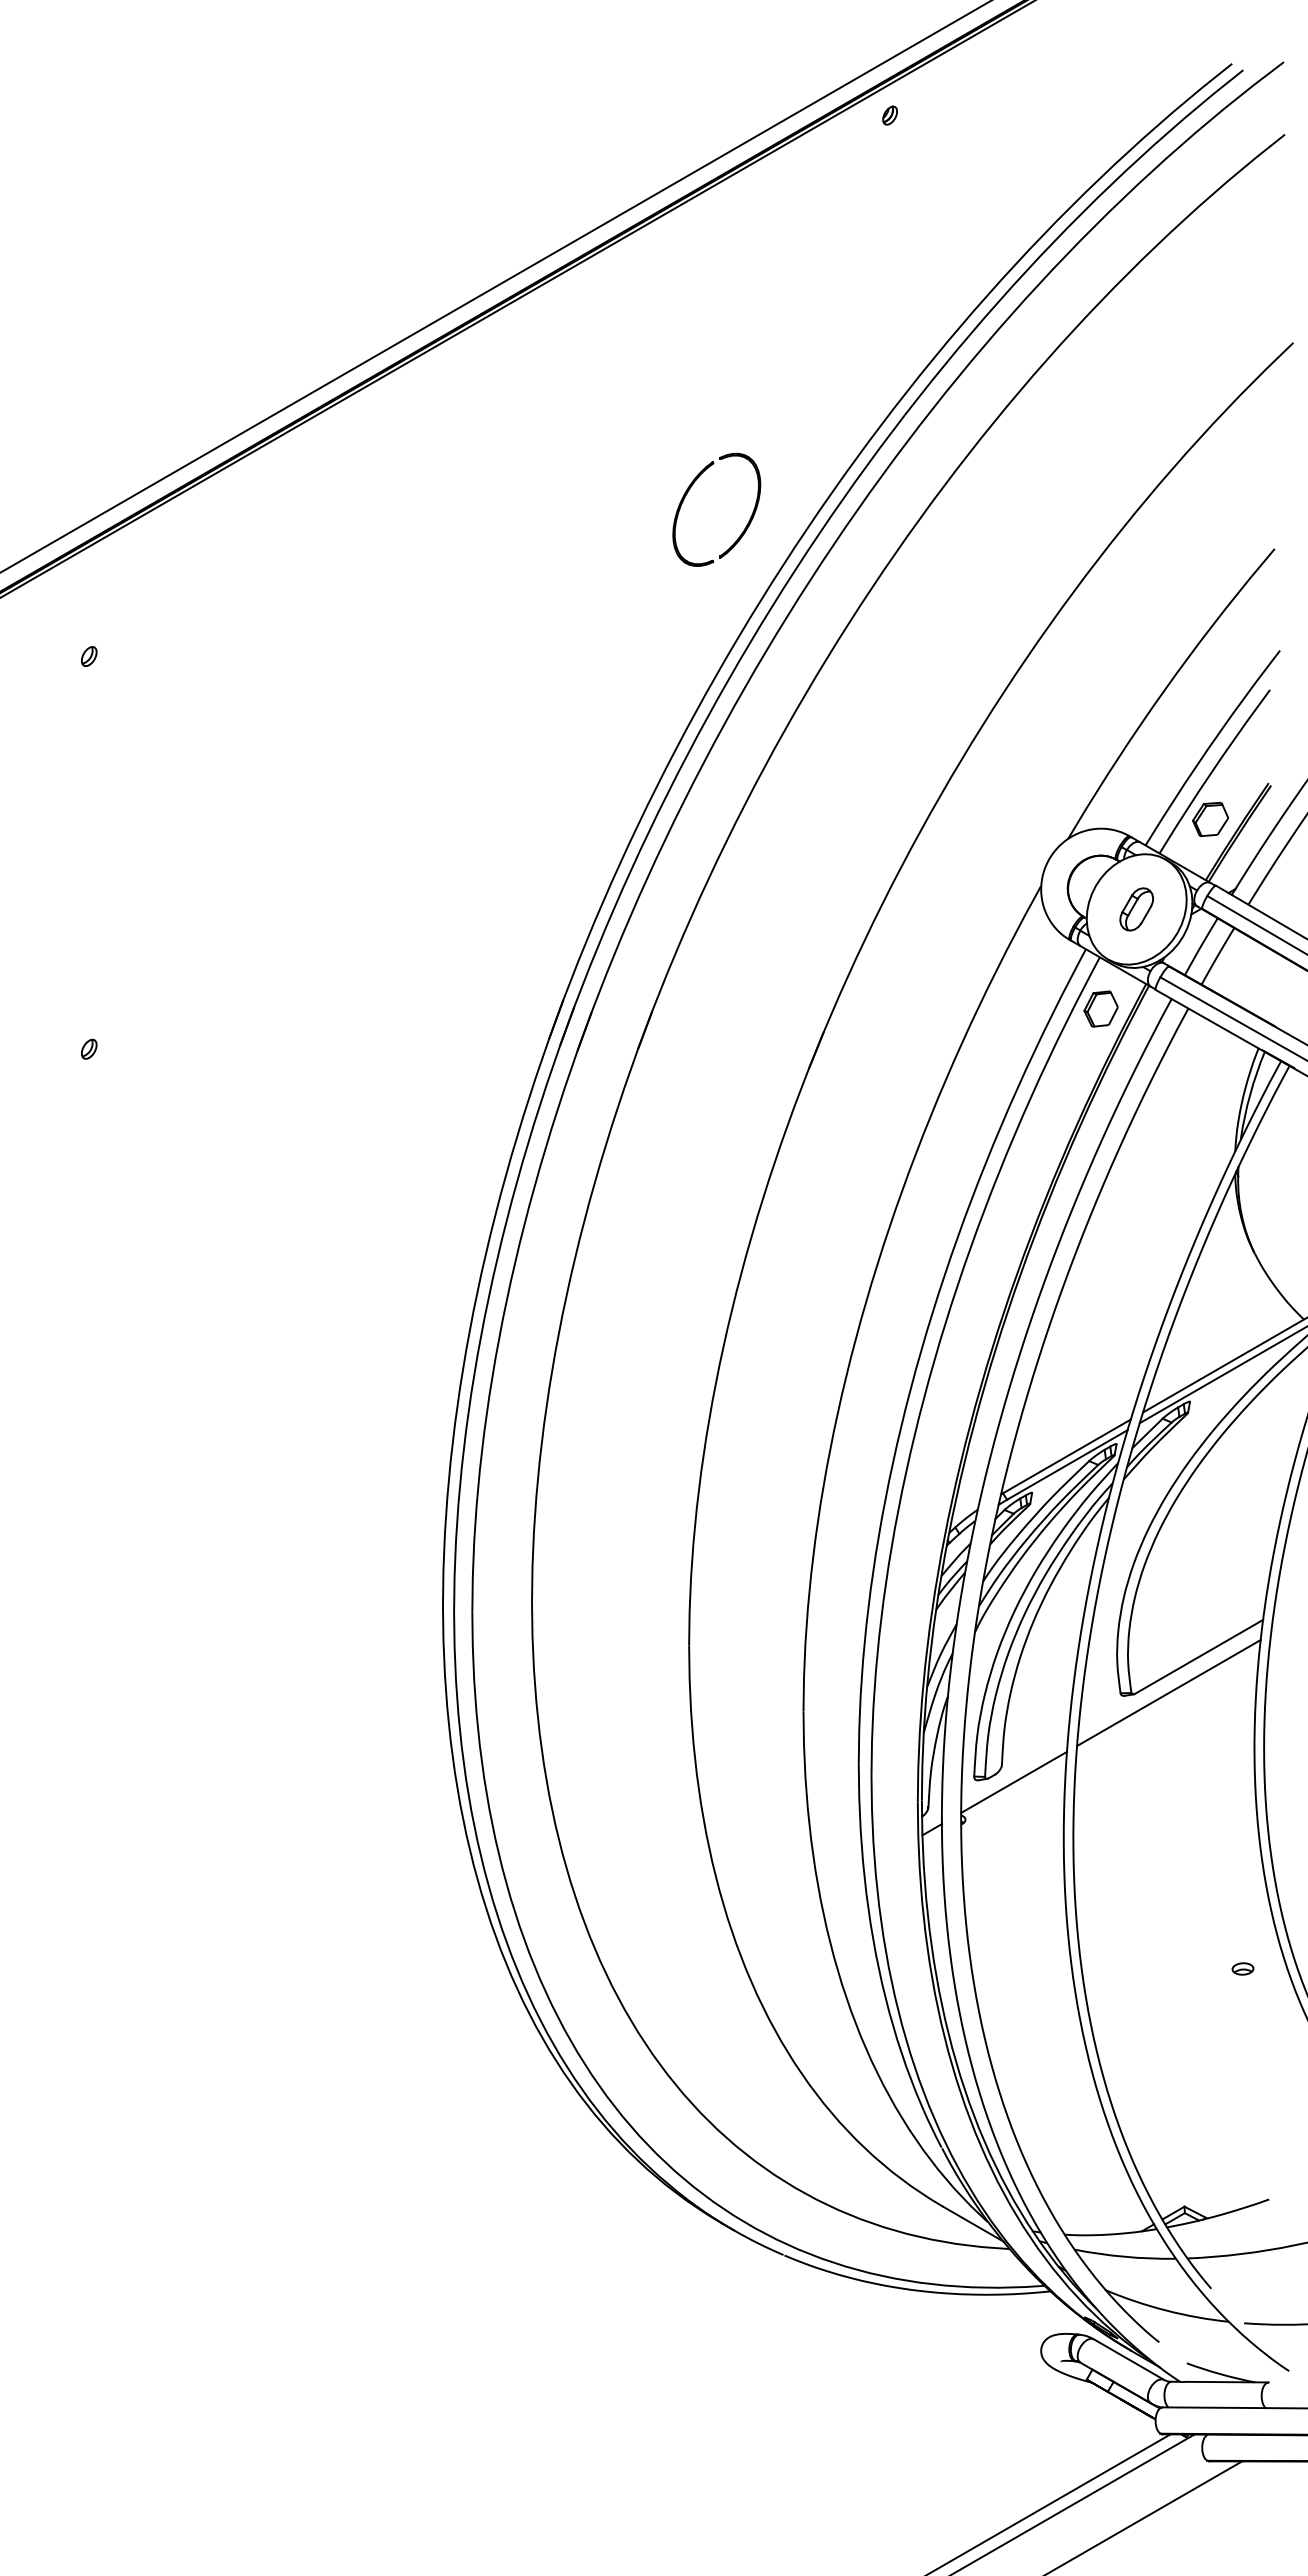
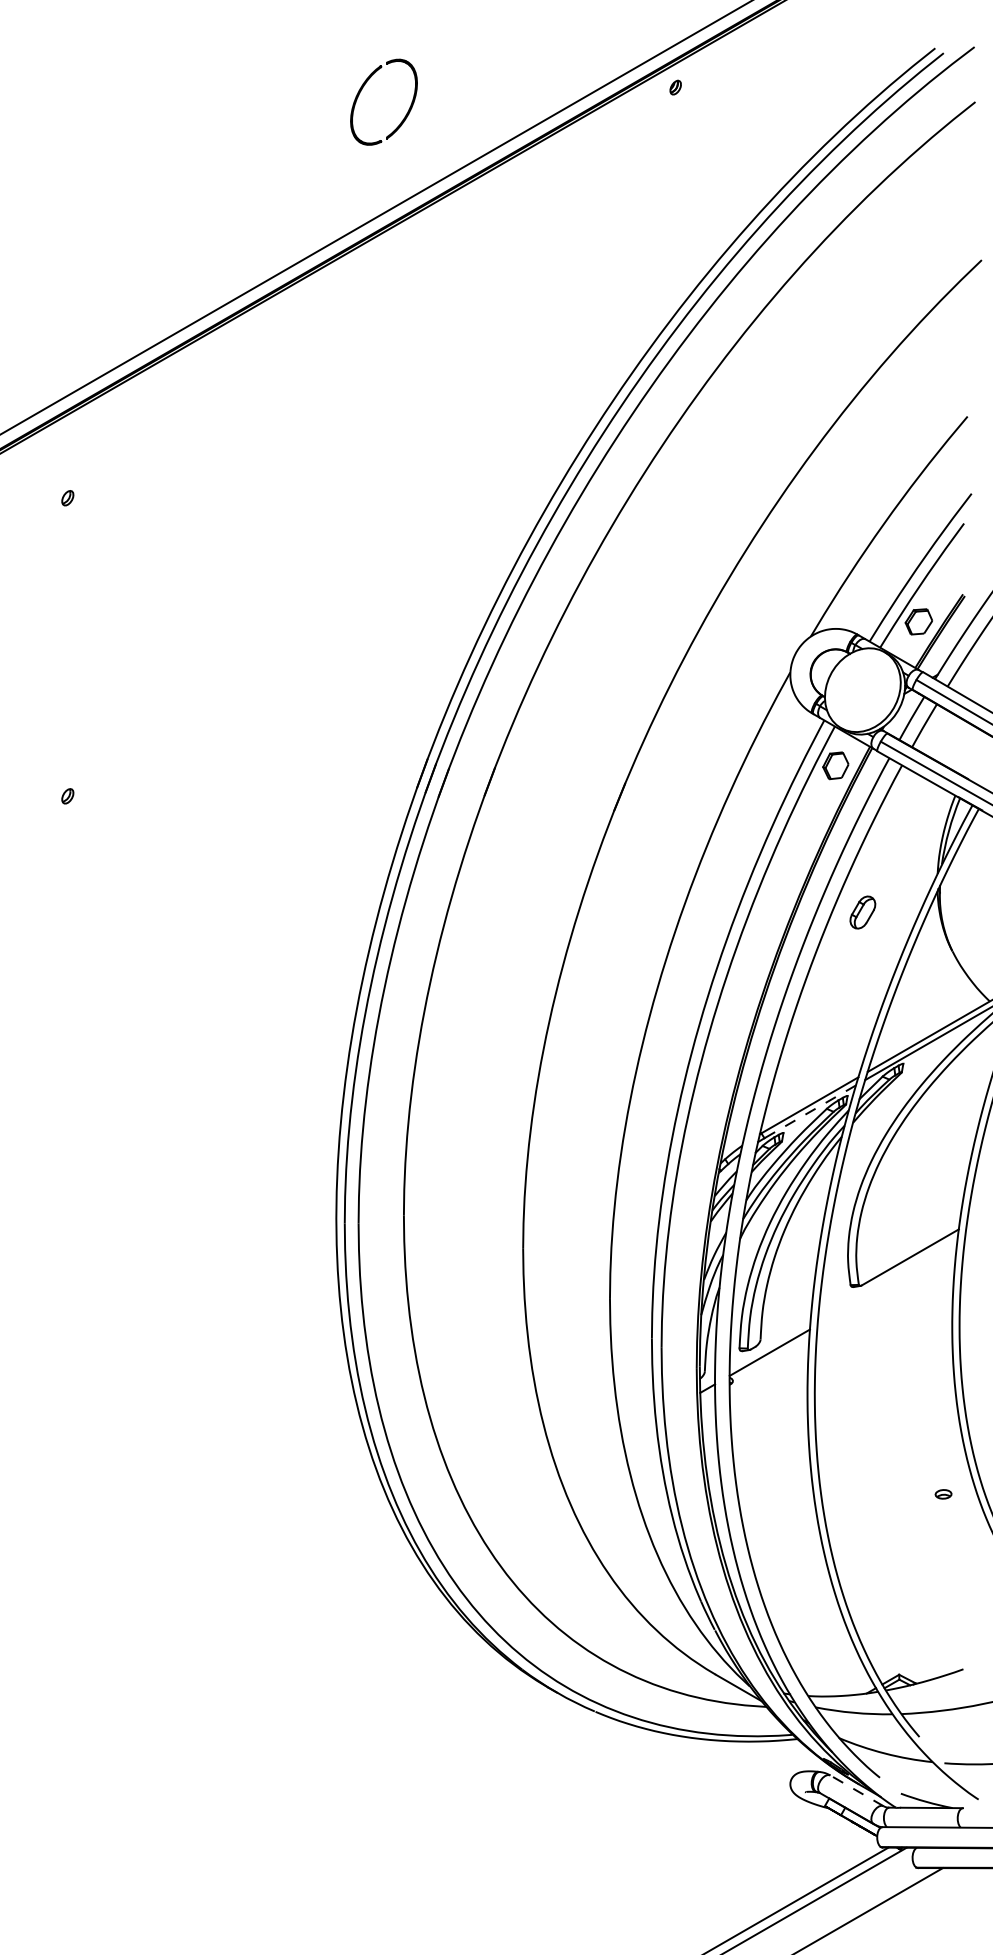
part: (687, 494) -> (361, 90), moved
part: (1136, 909) -> (862, 912), moved
line: (1067, 1464) -> (810, 1111), solid -> dashed
line: (1168, 1693) -> (887, 1285), removed
line: (1128, 2359) -> (856, 1790), solid -> dashed

